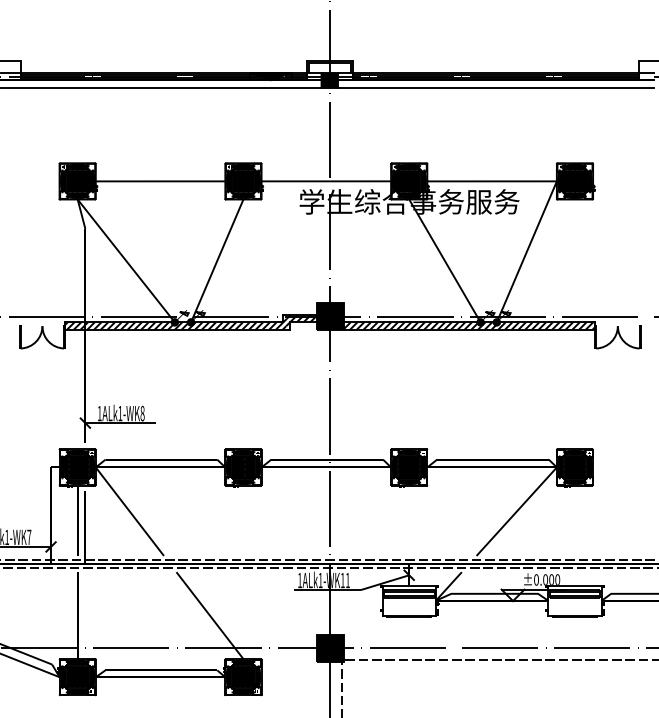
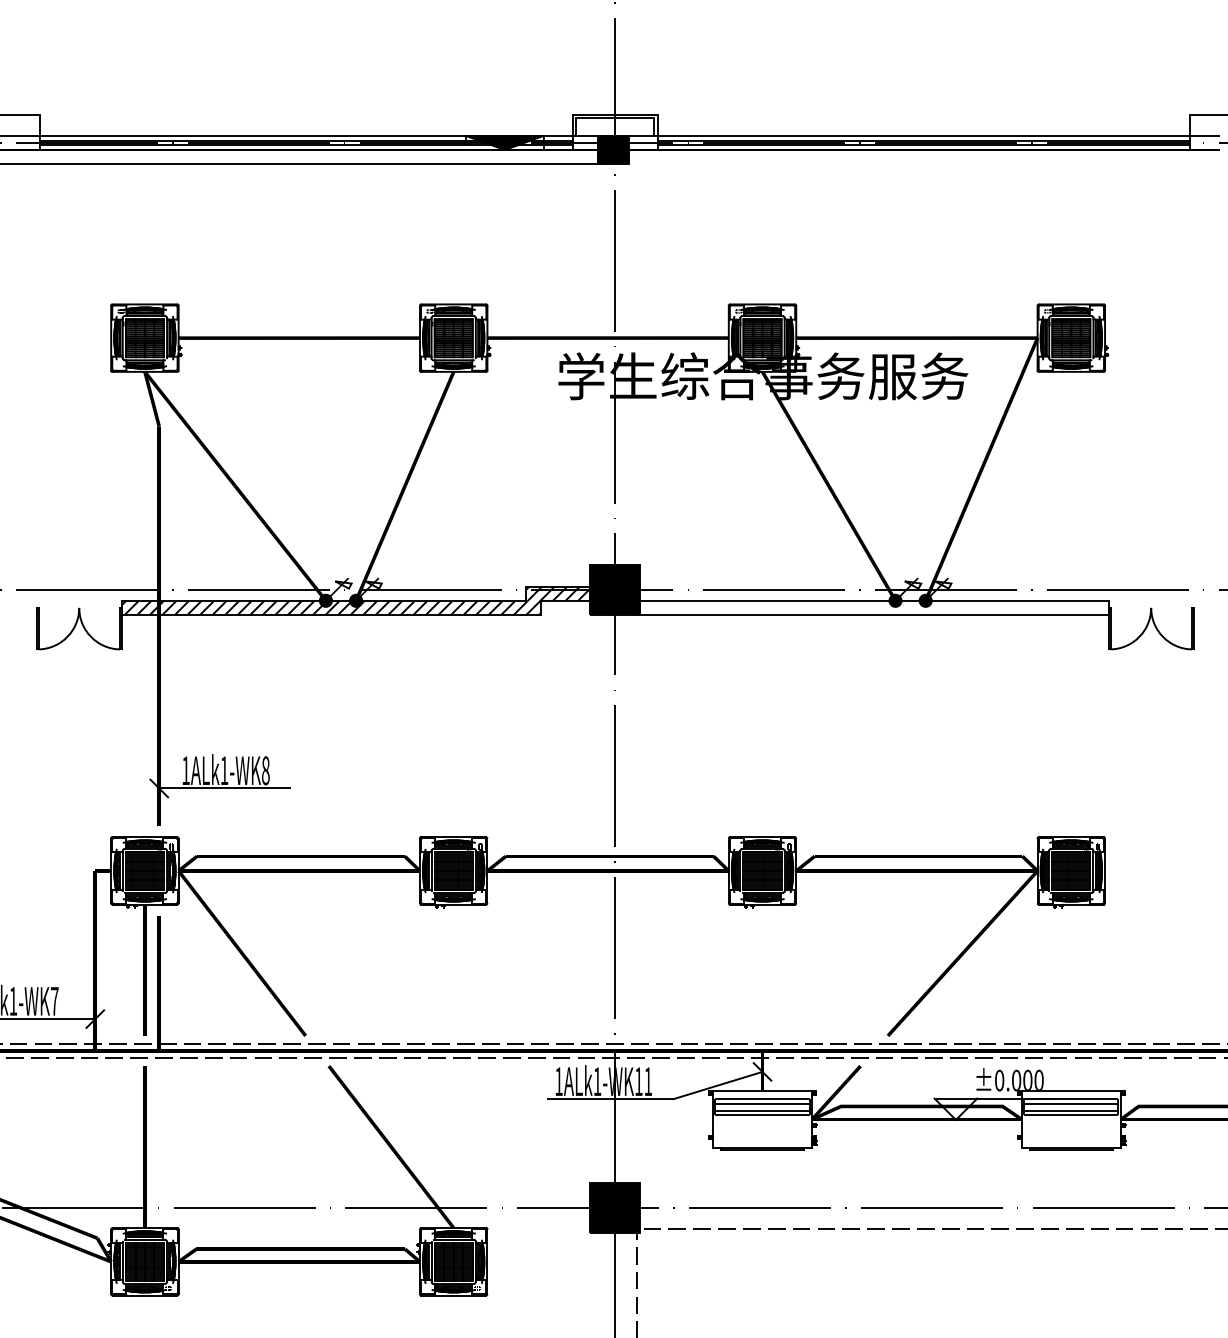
line: (495, 88) -> (923, 165), removed
hatch: (469, 326) -> (874, 608), removed

